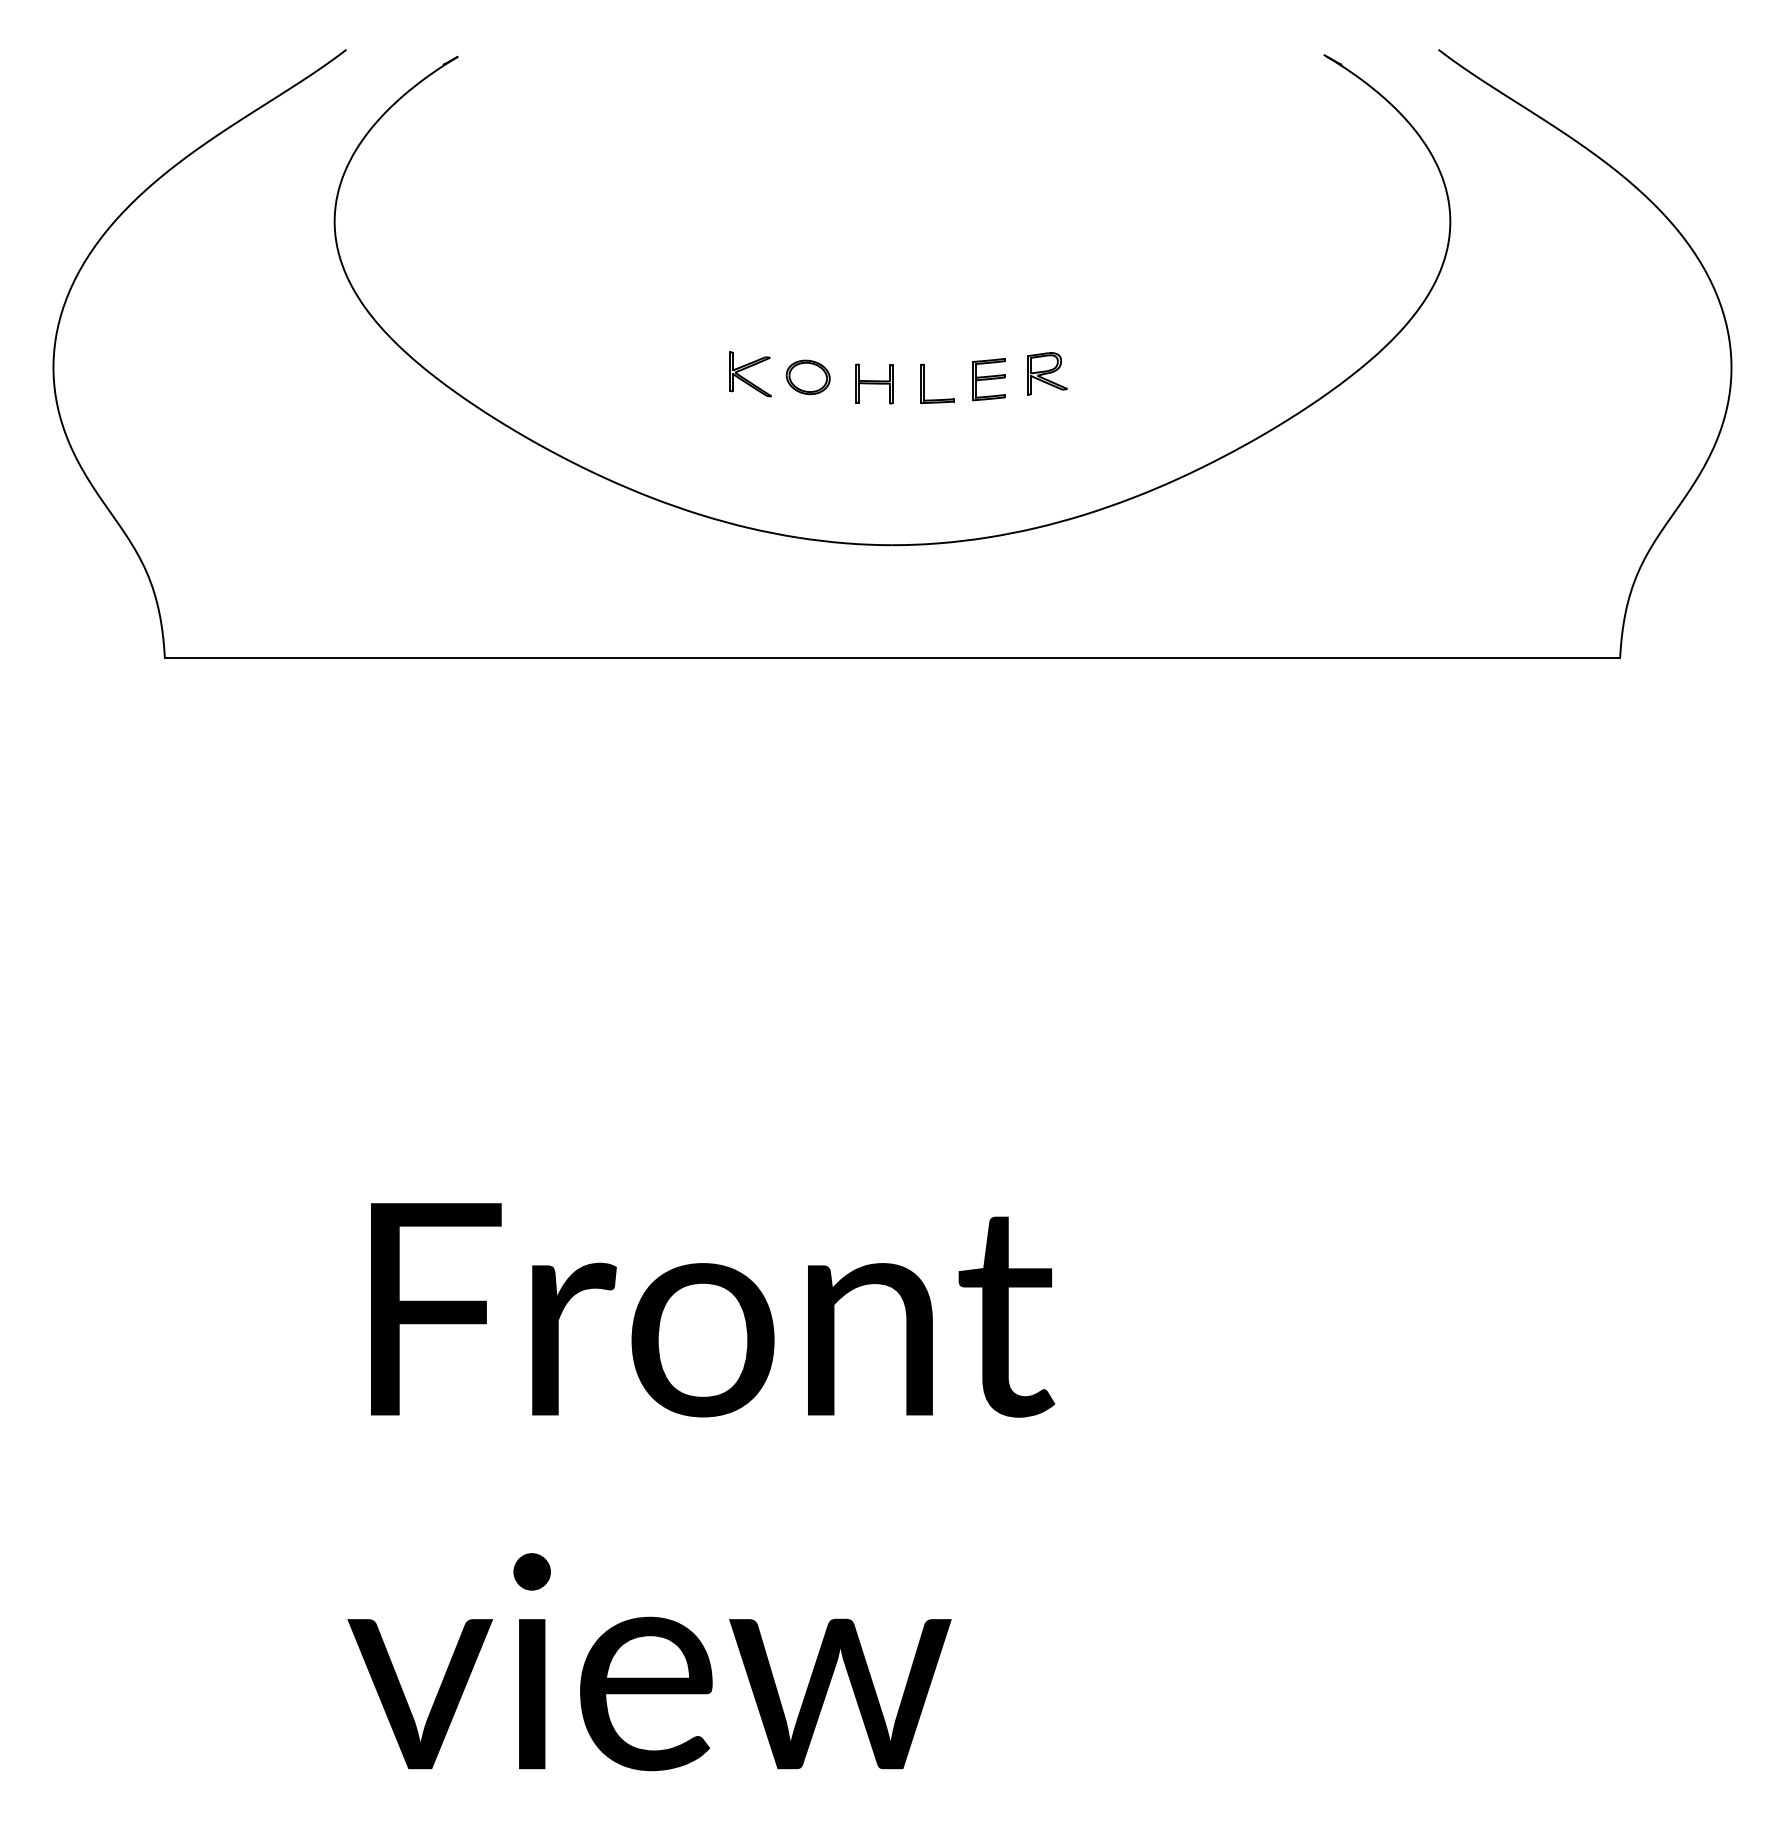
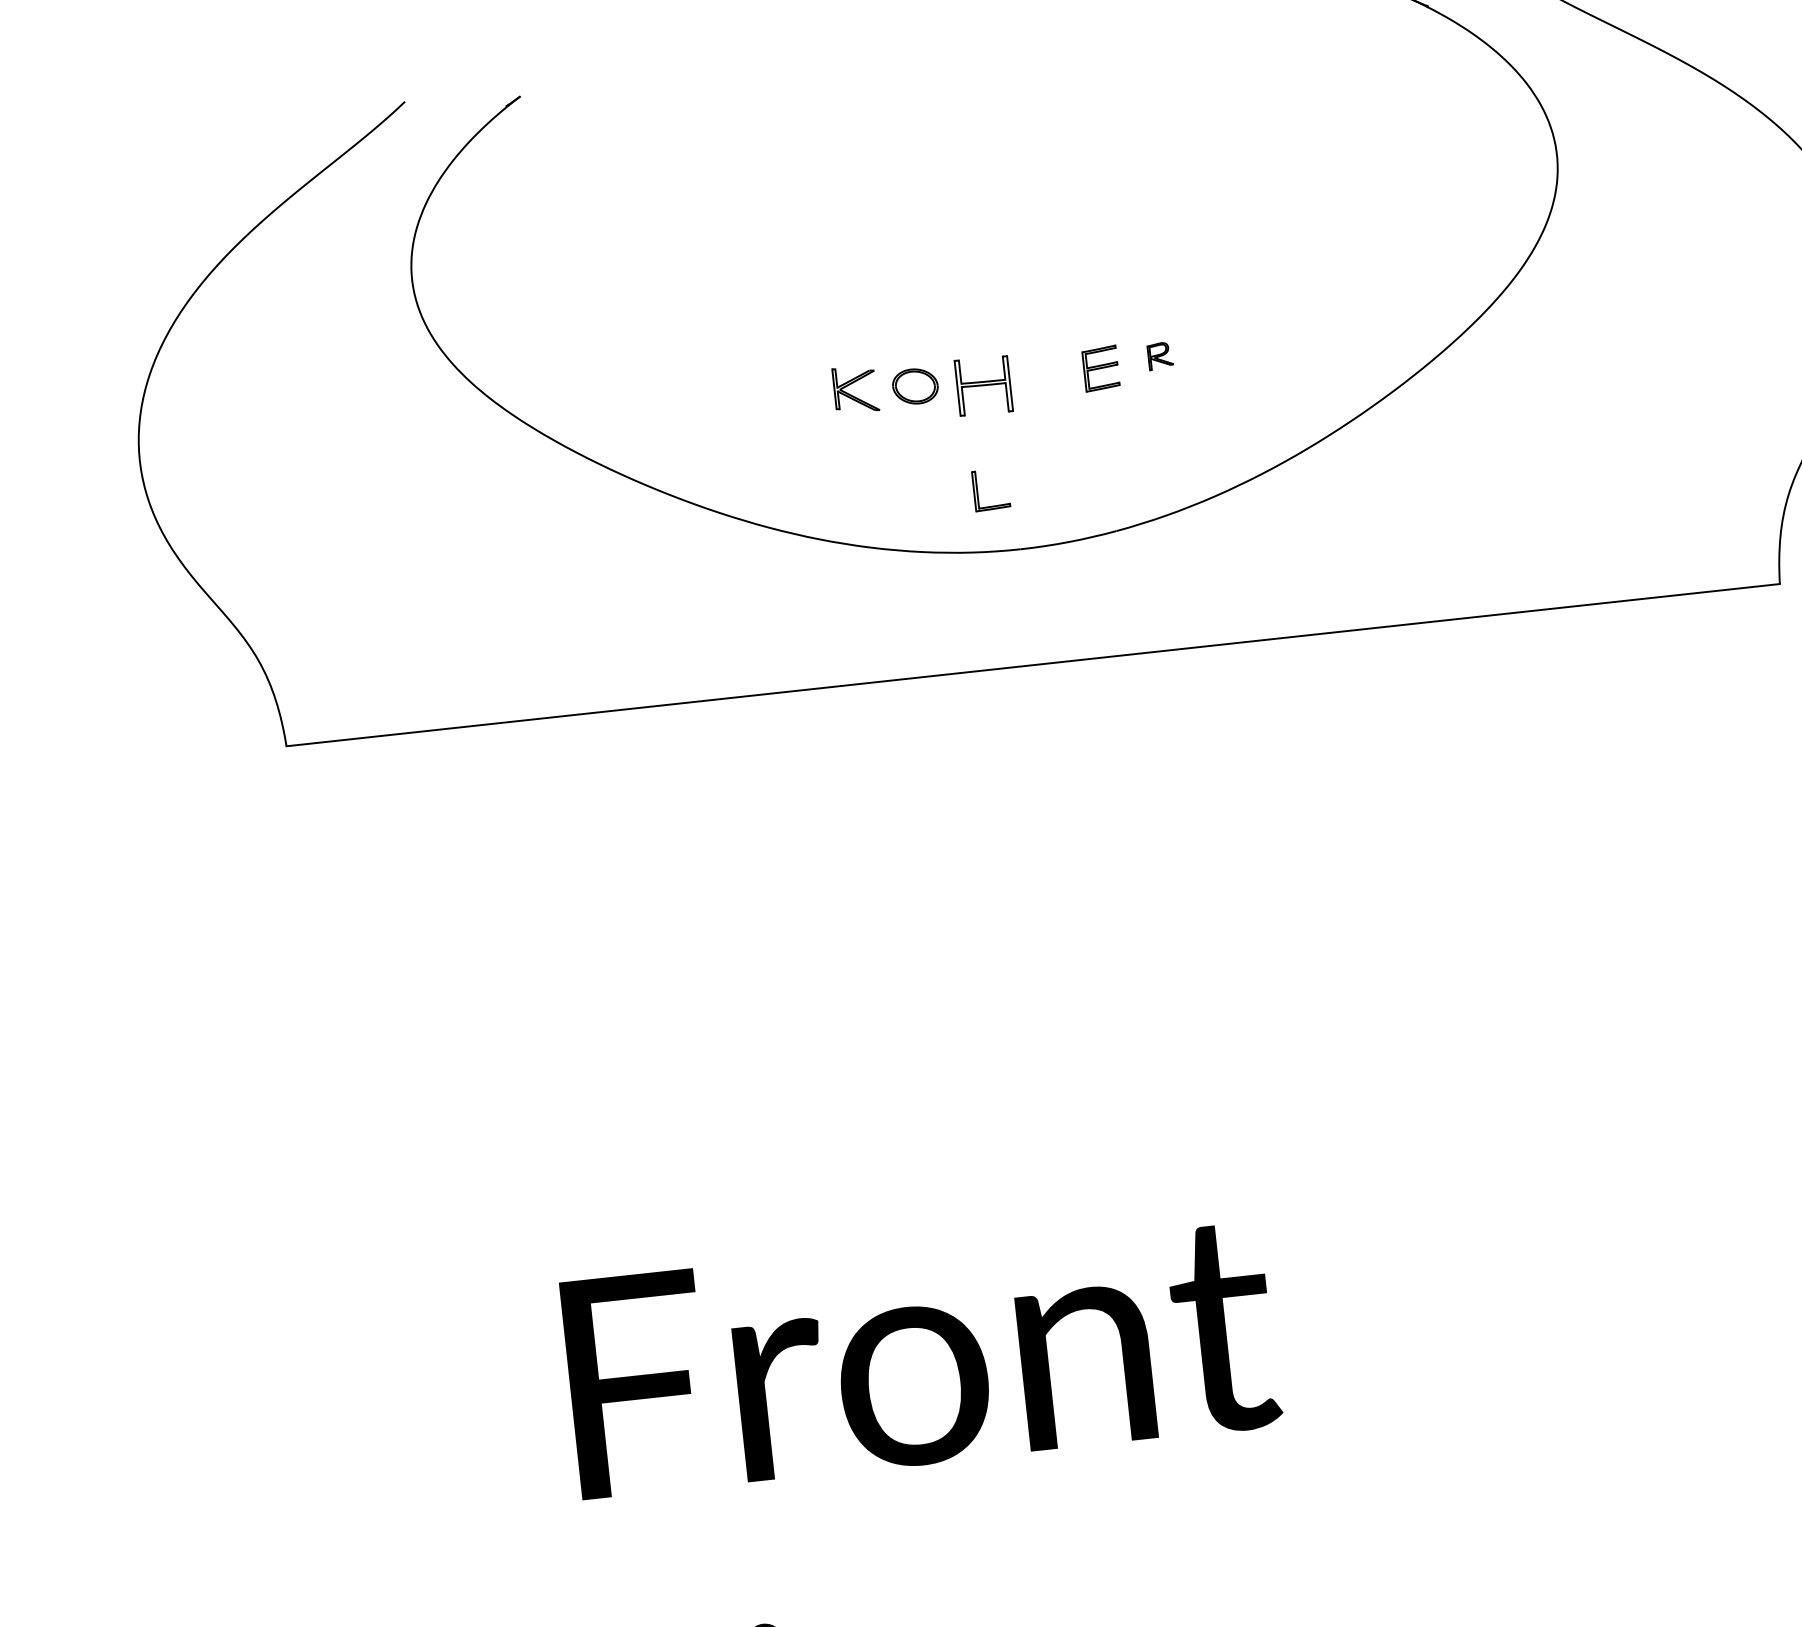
part: (1047, 373) -> (1160, 355), size x0.6
part: (874, 383) -> (984, 385), size x1.4
part: (924, 383) -> (977, 490), moved

